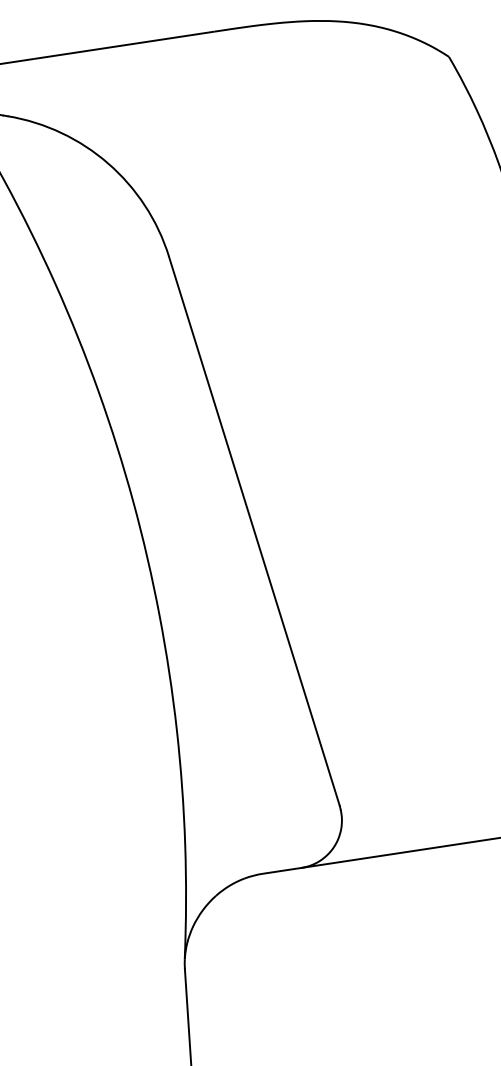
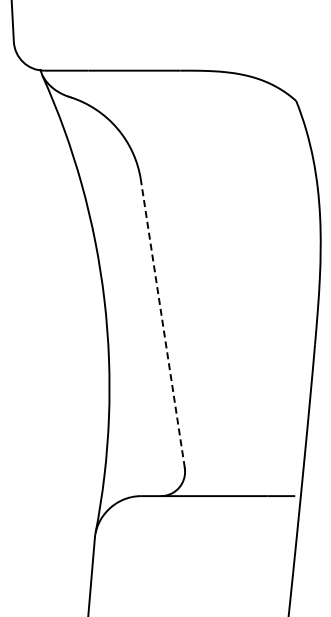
line: (253, 532) -> (162, 324), solid -> dashed

